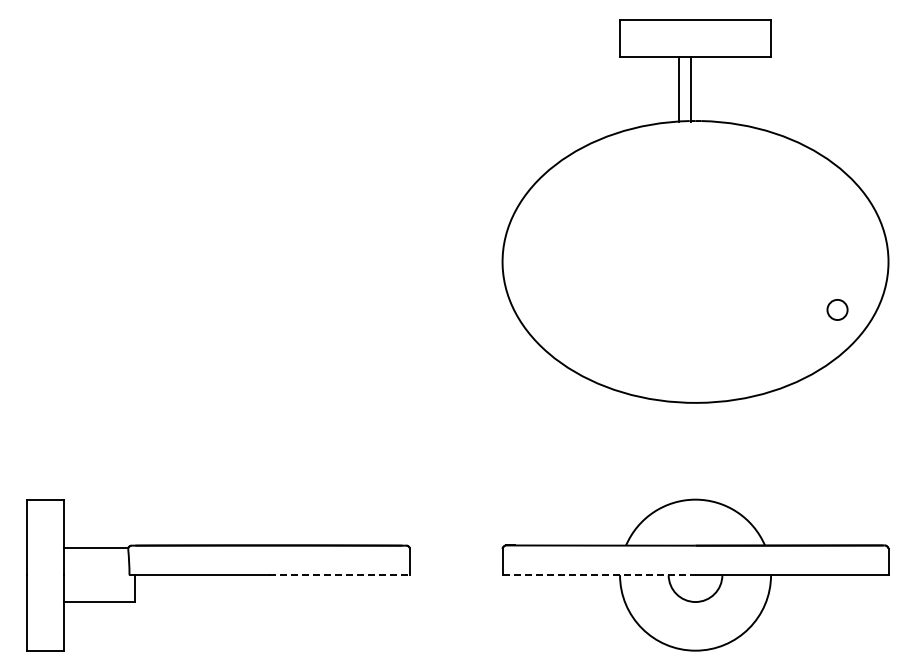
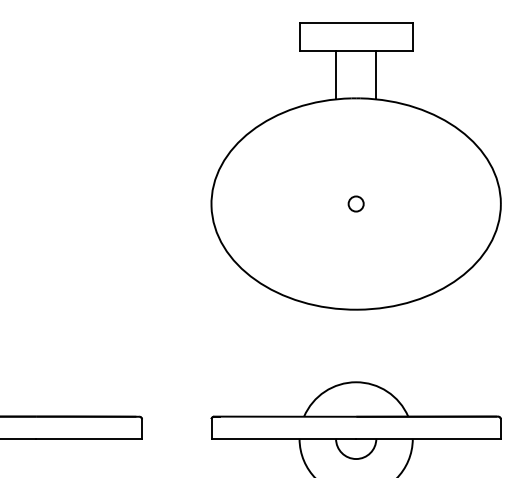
line: (679, 89) -> (376, 74), moved
line: (690, 89) -> (335, 74), moved
circle: (837, 309) -> (356, 203), moved
line: (340, 575) -> (89, 439), dashed -> solid
line: (599, 575) -> (284, 439), dashed -> solid

